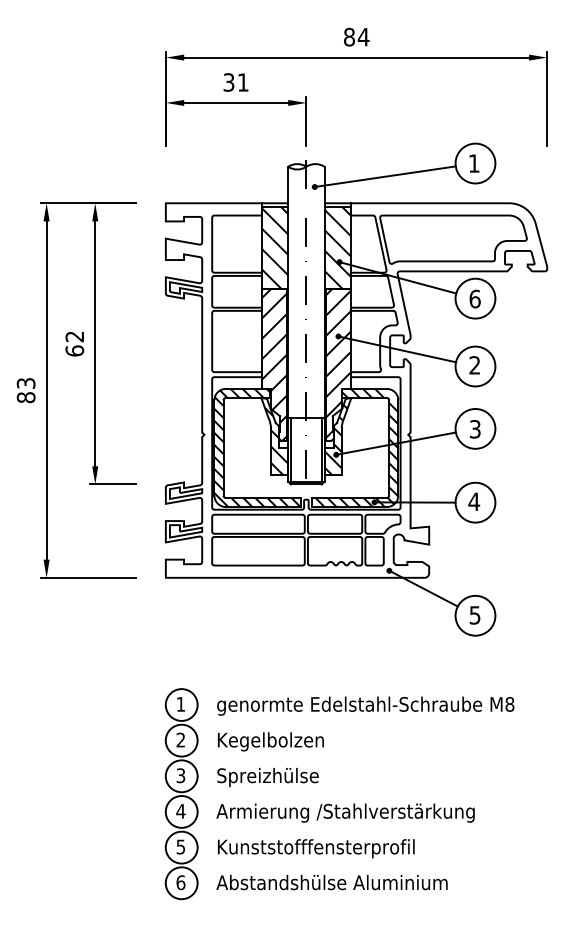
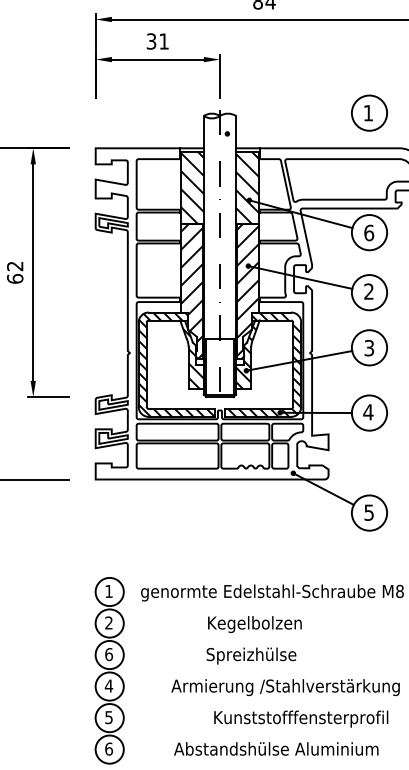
line: (384, 176) -> (289, 124), removed
text: (270, 741) -> (254, 624), moved
text: (180, 775) -> (108, 654), 3 -> 6
text: (267, 777) -> (251, 656), moved
text: (345, 812) -> (285, 687), moved
text: (316, 848) -> (301, 718), moved
text: (331, 882) -> (275, 748), moved

